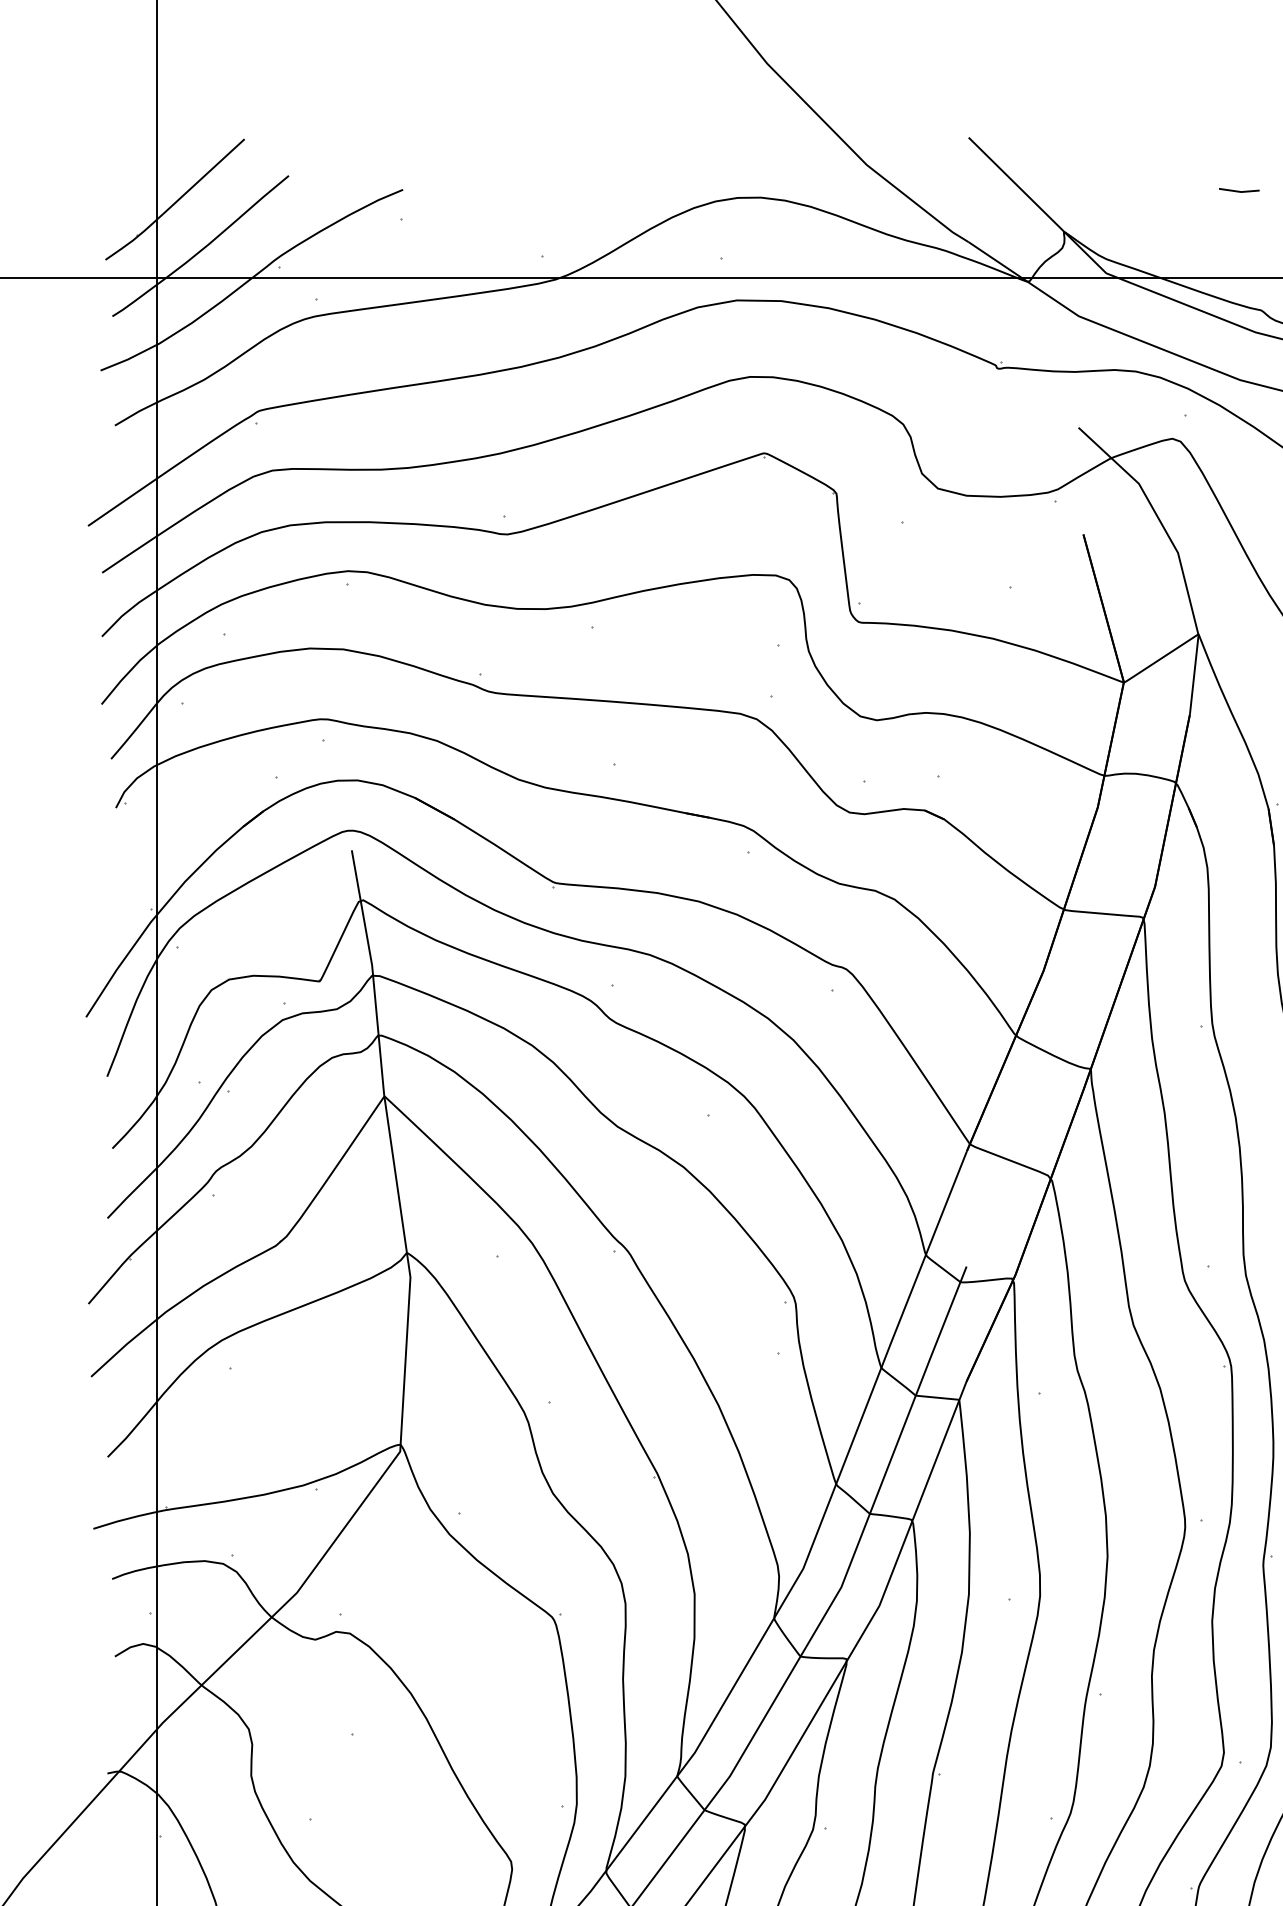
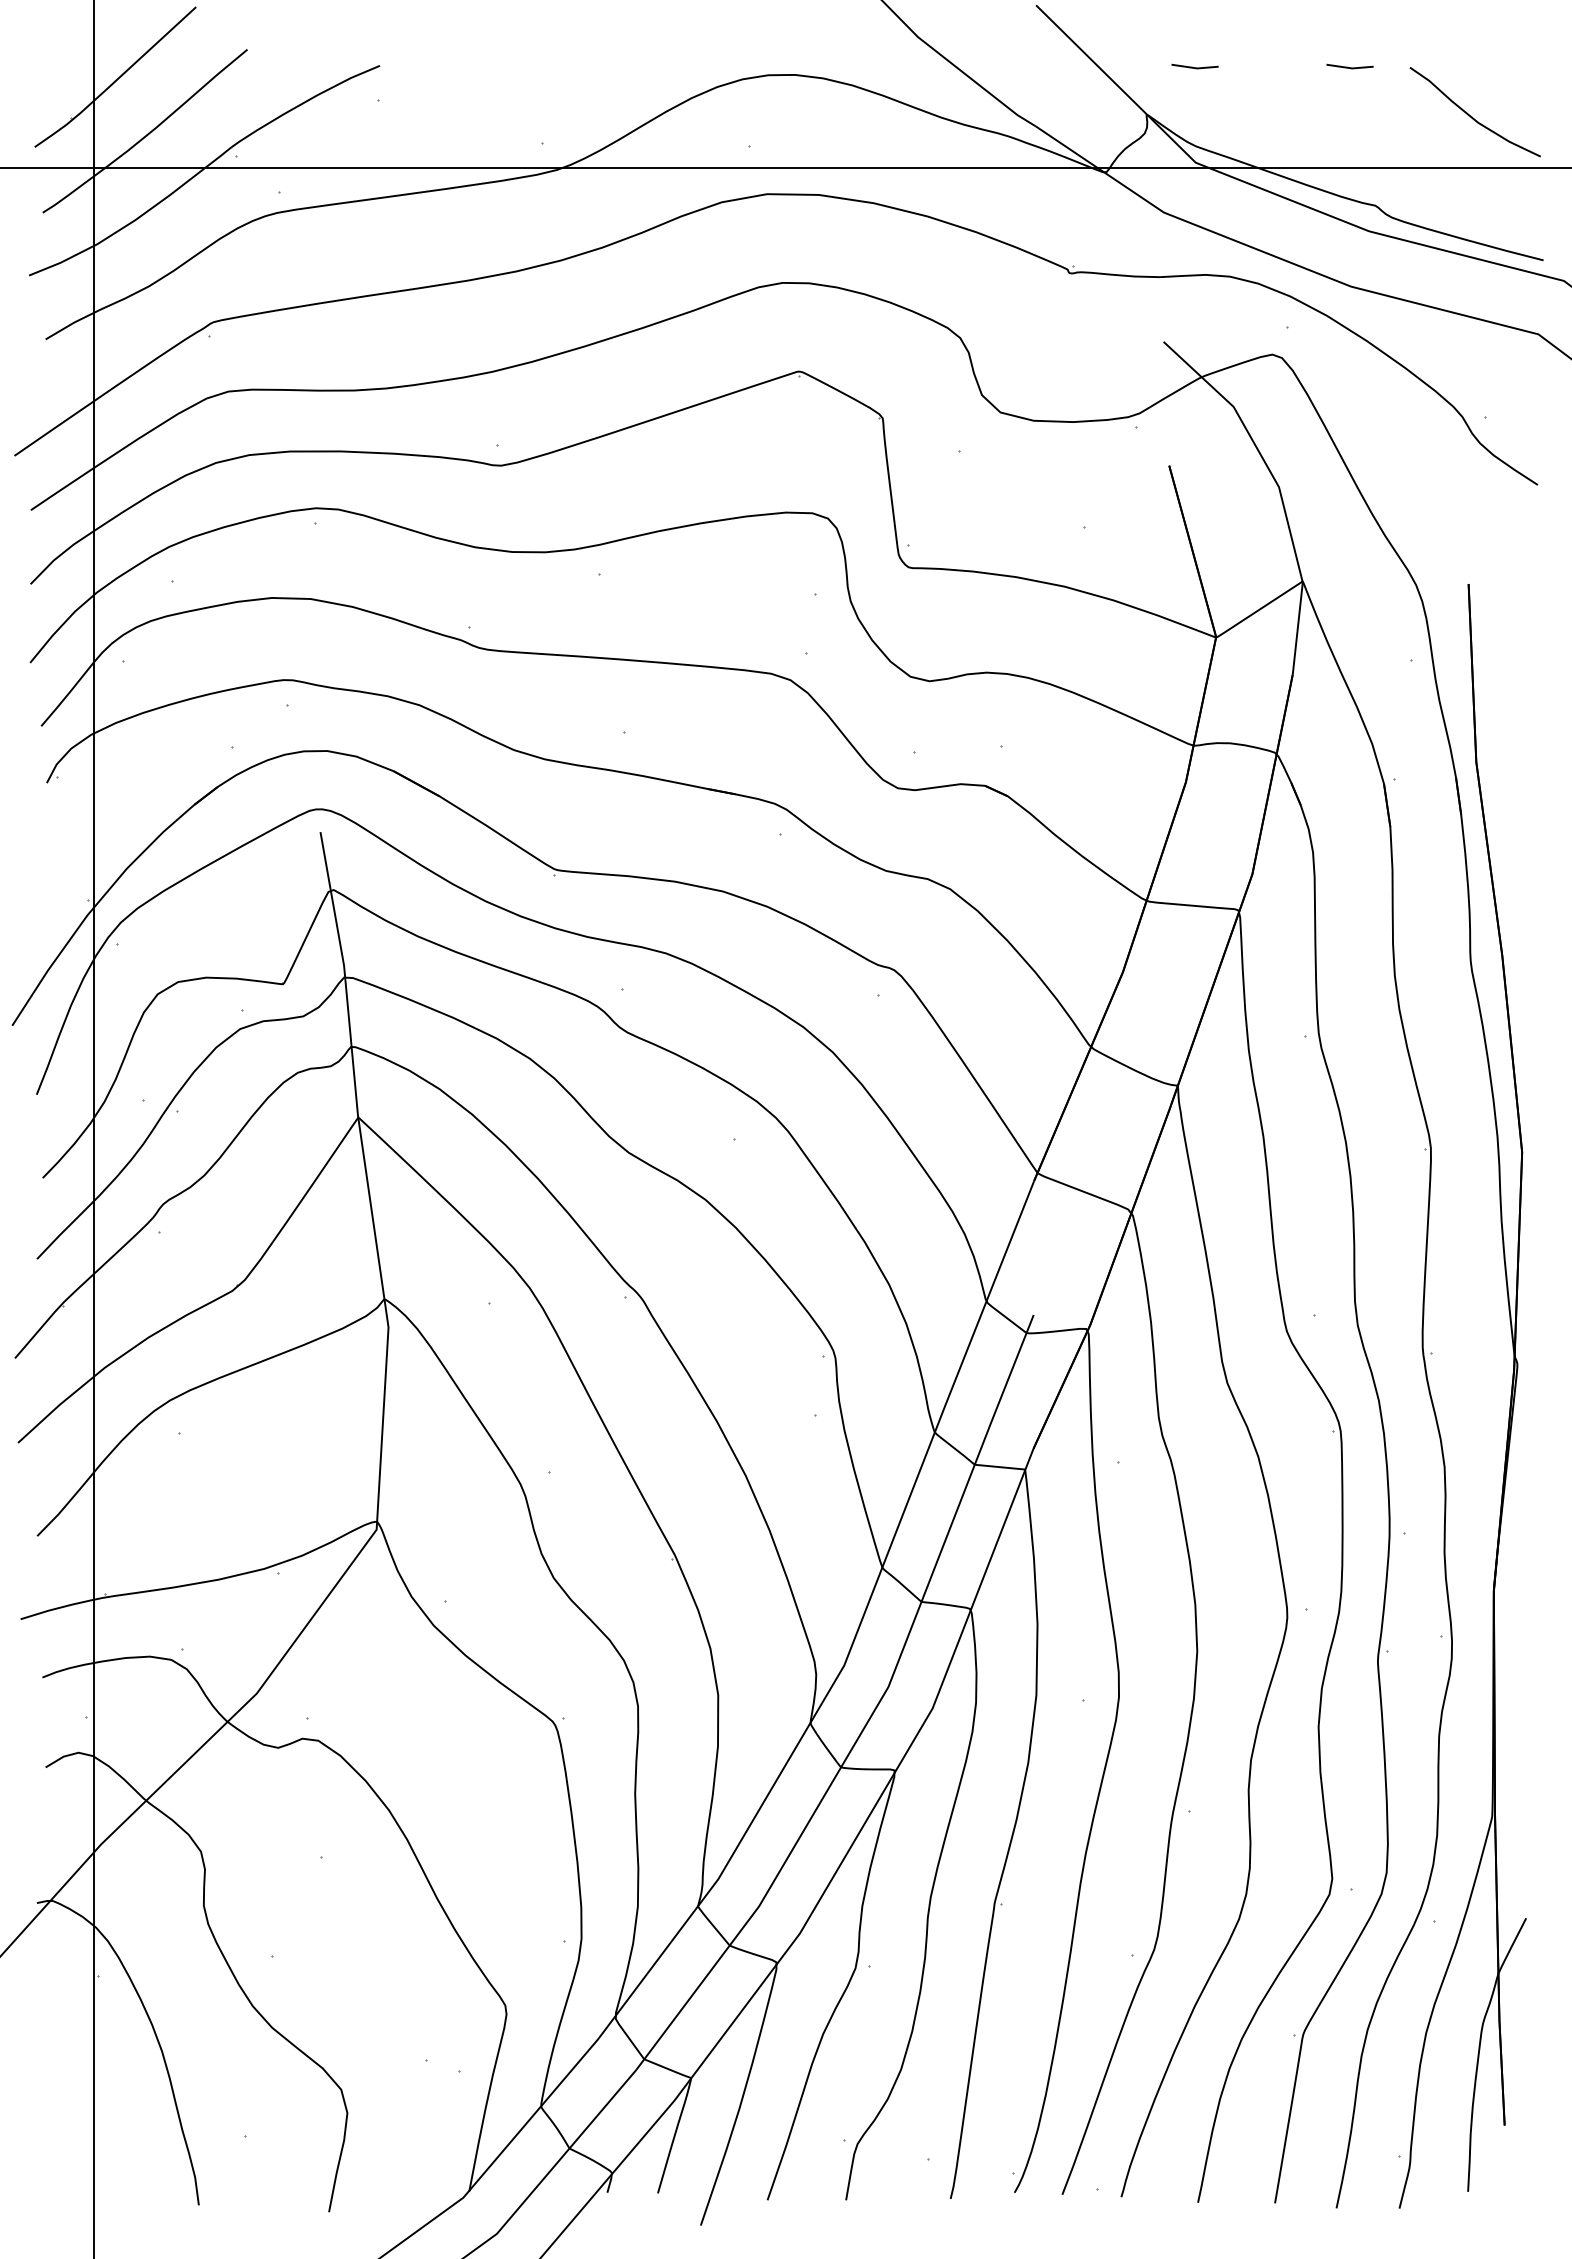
line: (1105, 191) -> (1194, 67), added

